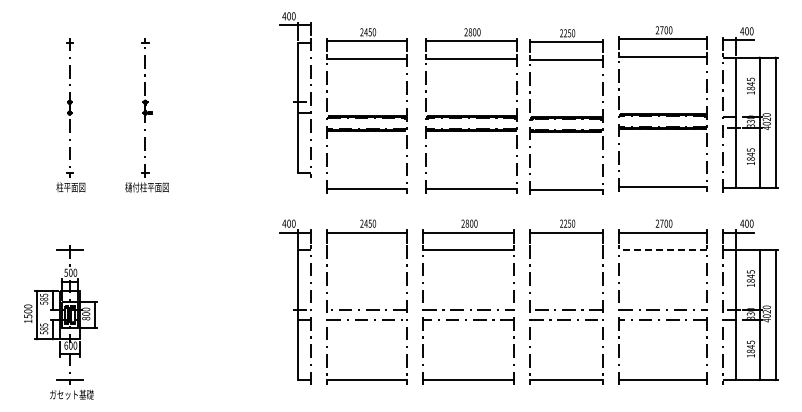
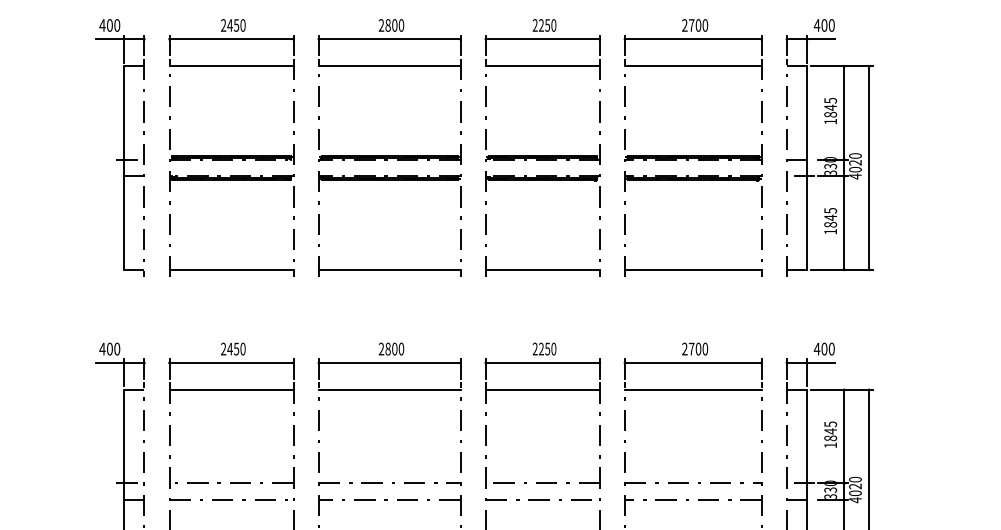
part: (662, 108) -> (692, 147), moved
part: (750, 109) -> (829, 147), moved
part: (366, 110) -> (230, 147), moved
part: (471, 110) -> (389, 147), moved
part: (566, 111) -> (542, 147), moved
line: (366, 249) -> (230, 389), added
line: (566, 249) -> (542, 389), added
line: (662, 249) -> (692, 389), dashed -> solid

